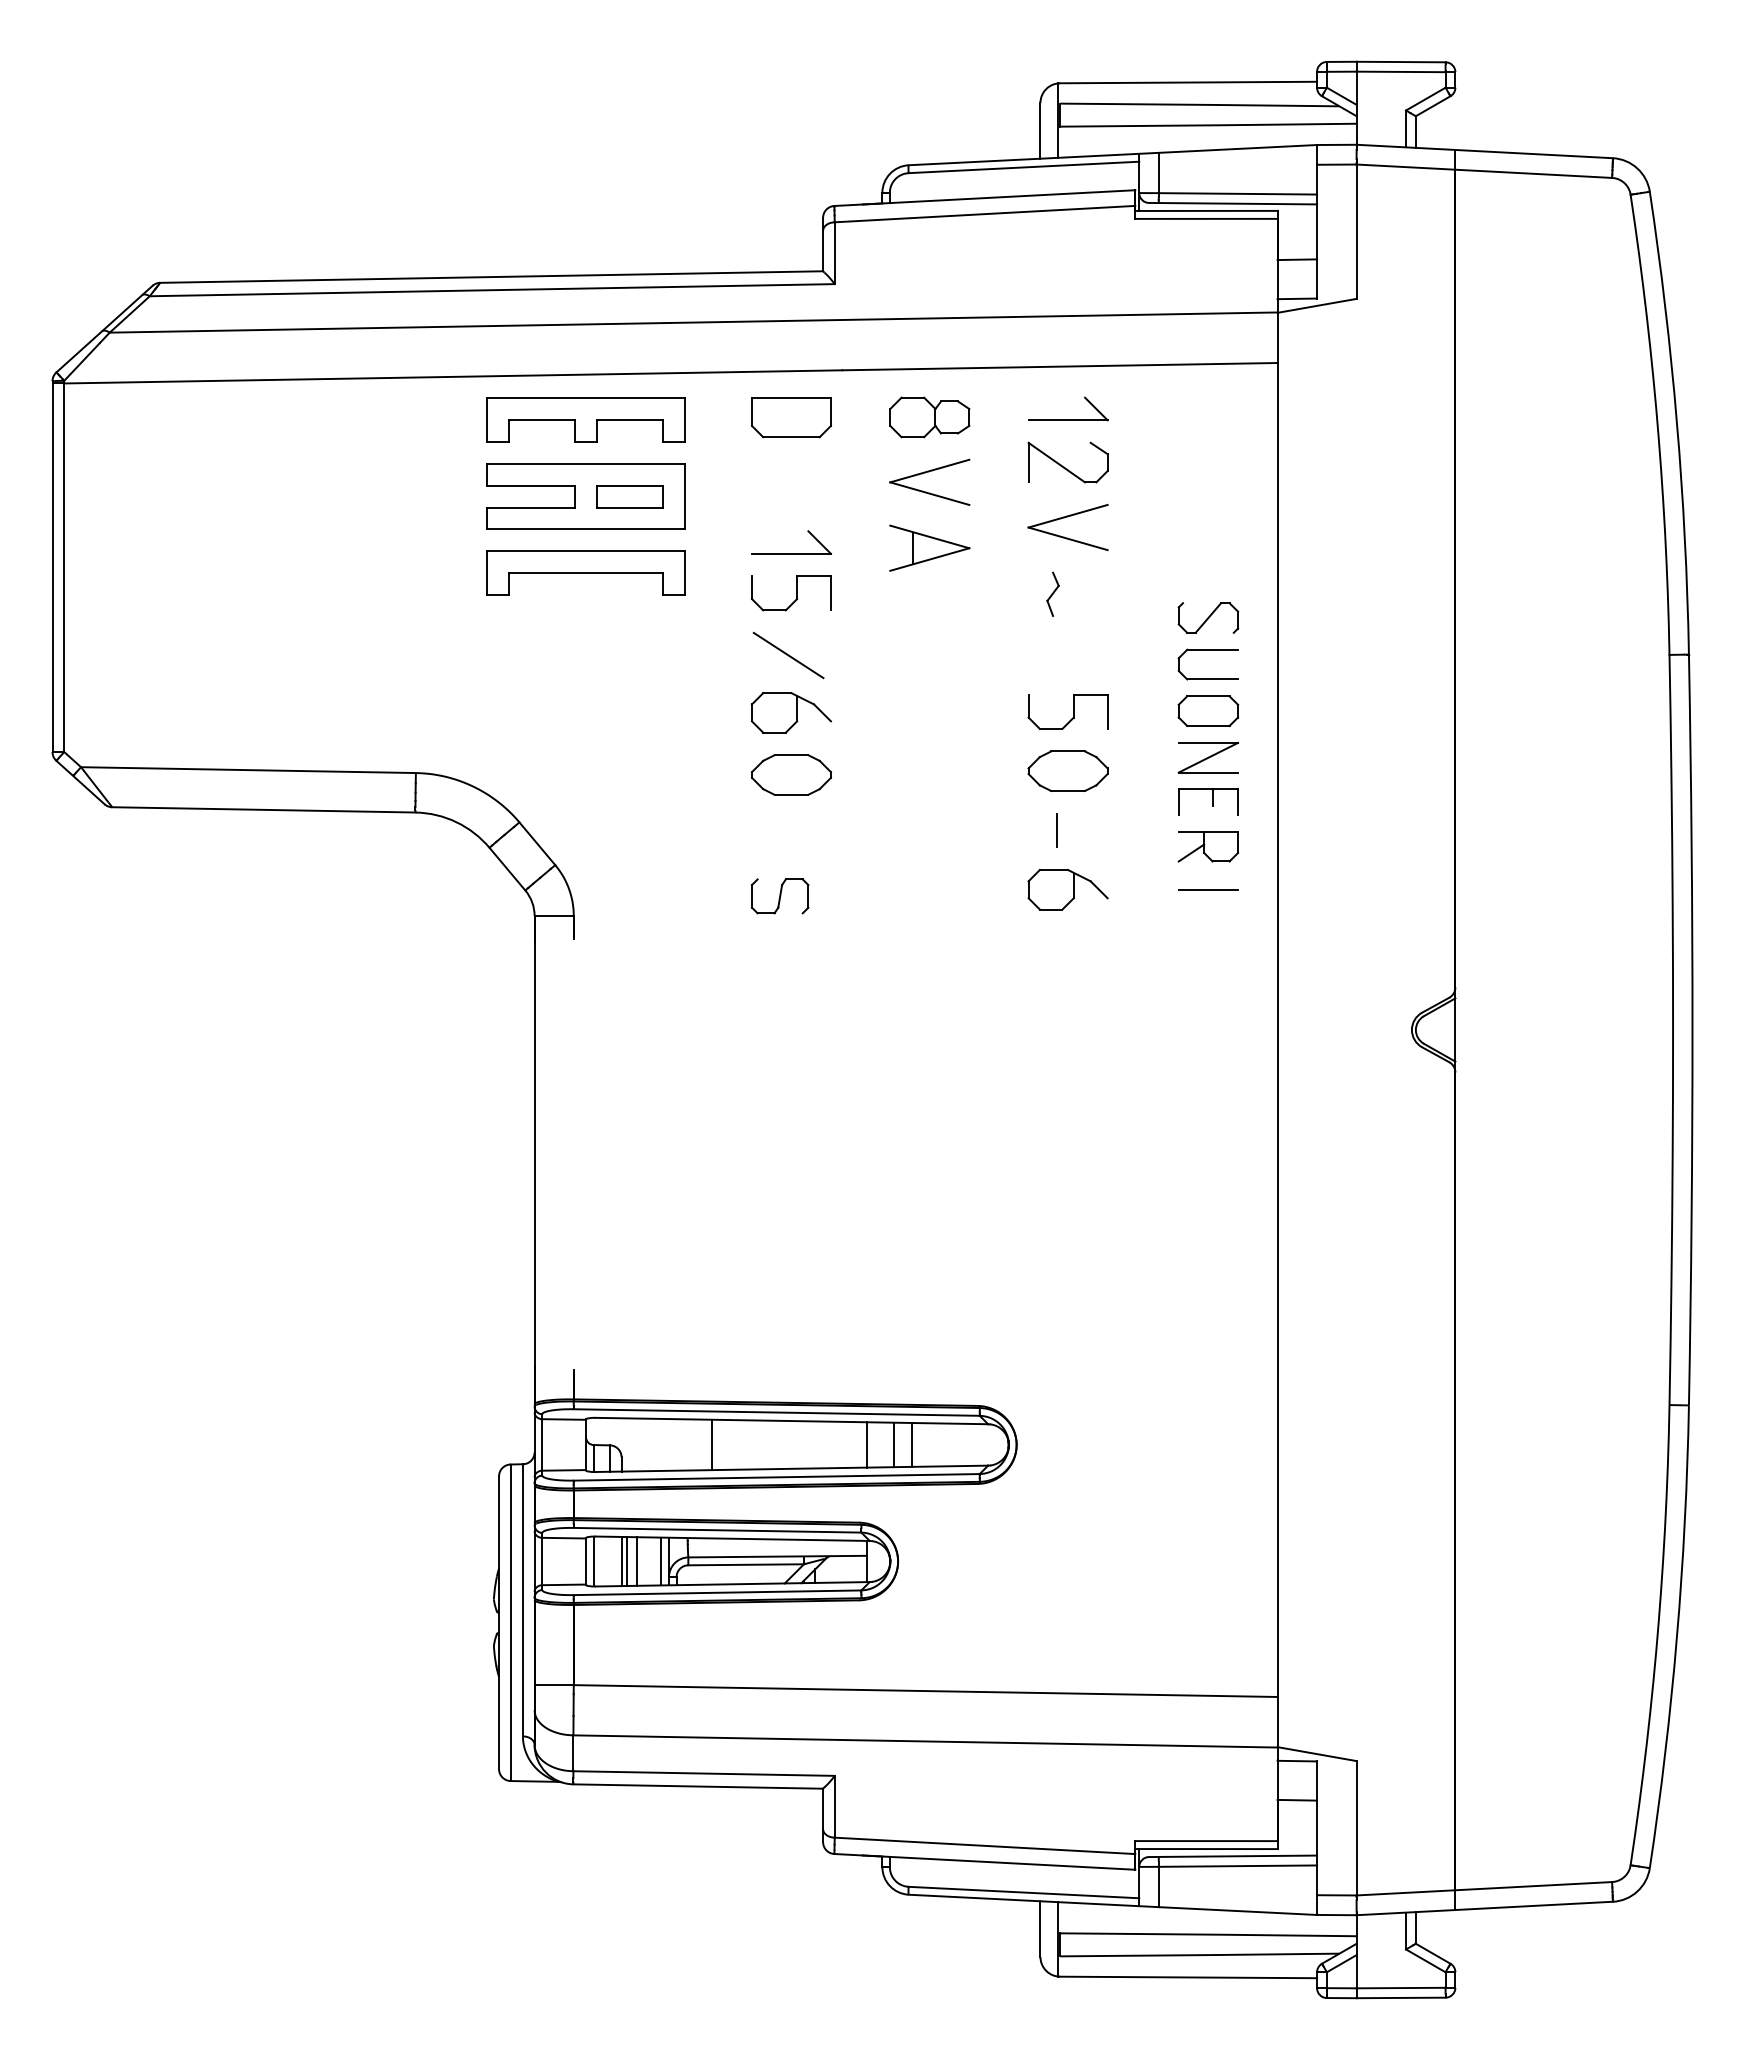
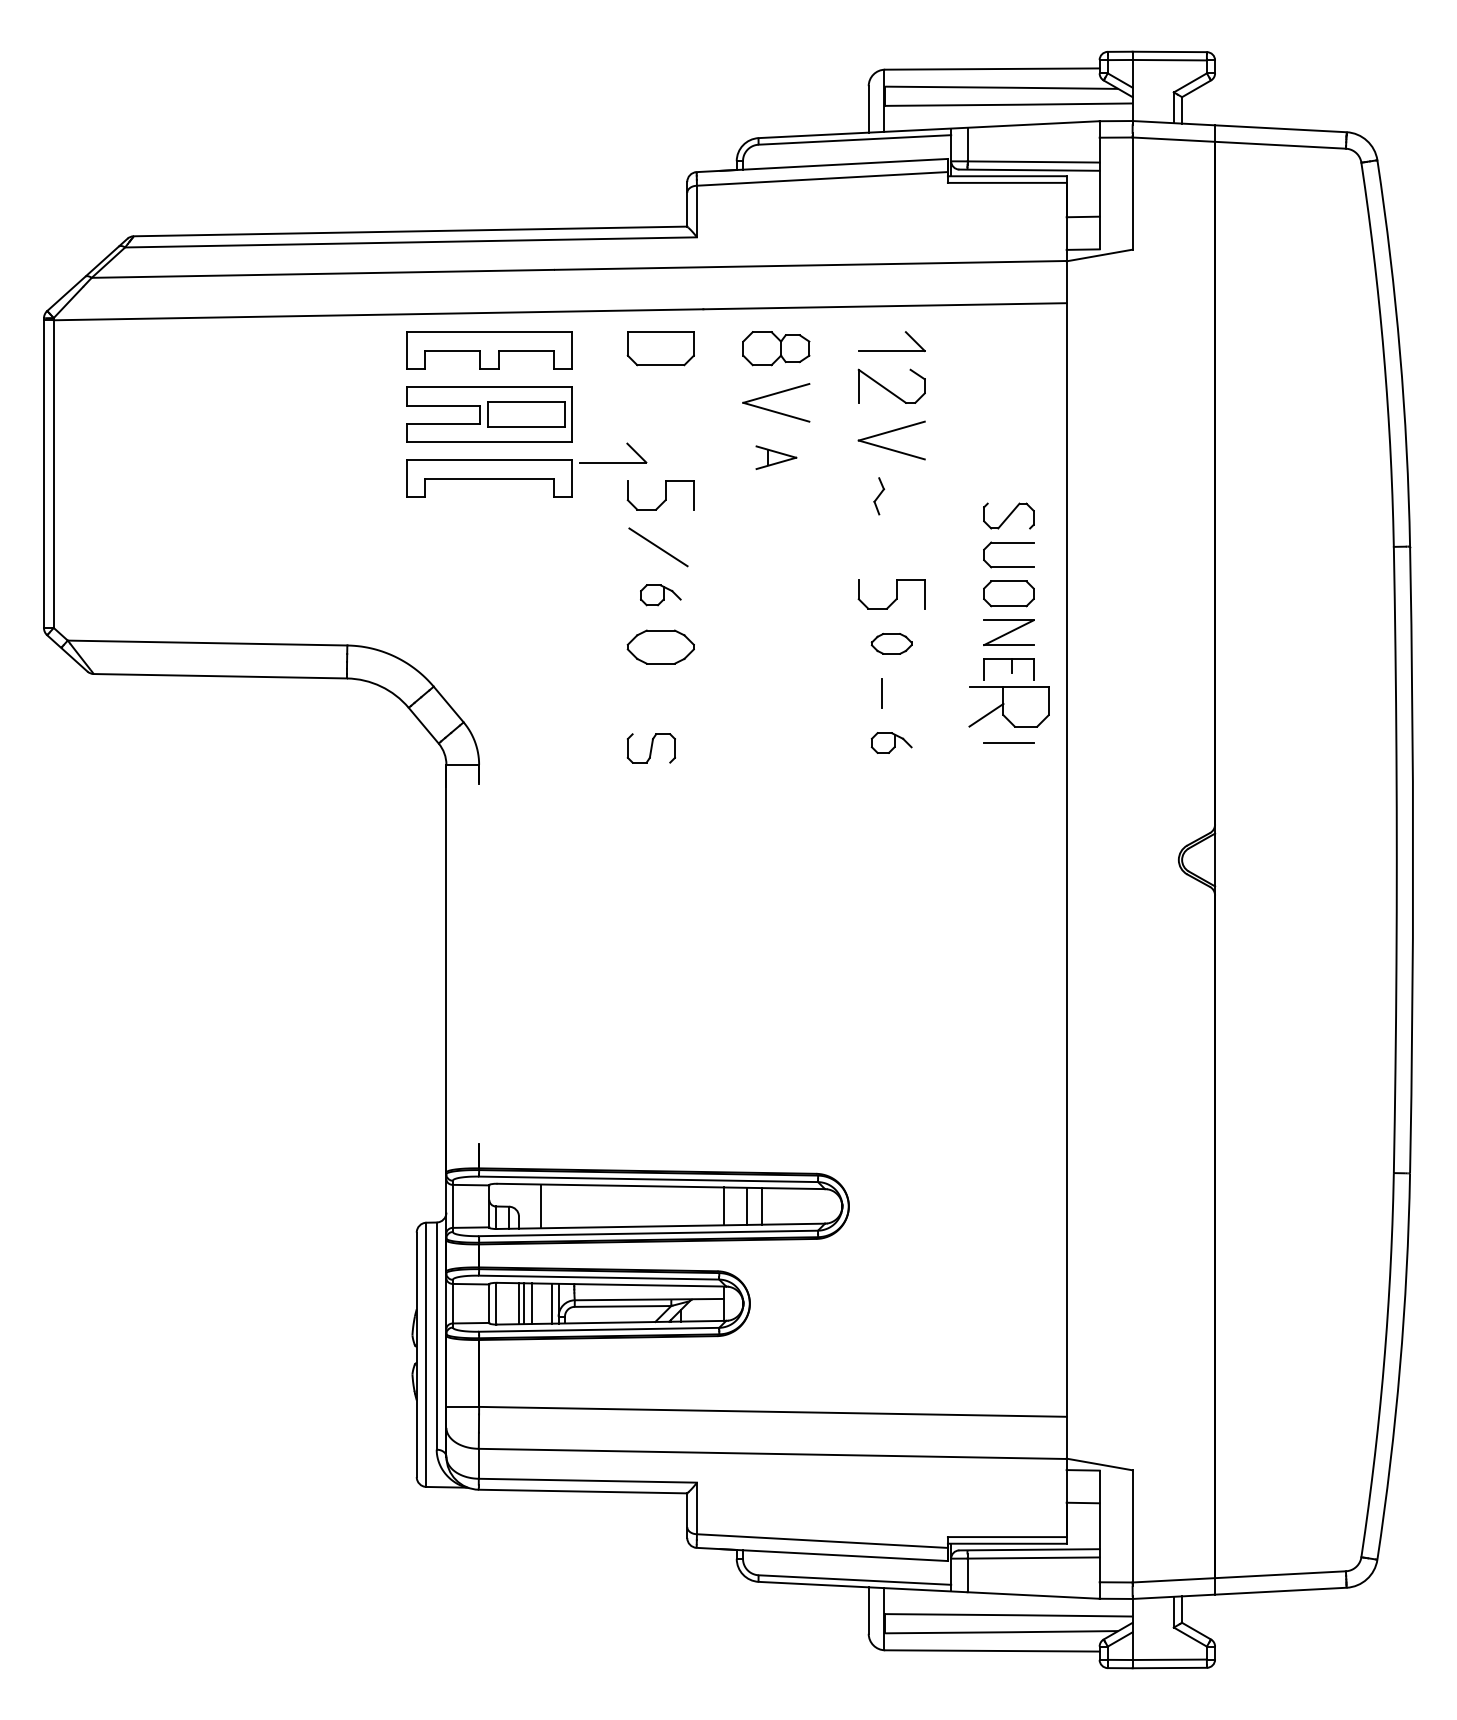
part: (629, 496) -> (525, 414), size x1.4
part: (929, 547) -> (776, 457), size x0.6
part: (791, 553) -> (613, 462), moved
part: (791, 712) -> (660, 594), size x0.6
part: (1067, 770) -> (891, 643), size x0.6
part: (1207, 846) -> (1008, 706), size x1.6
part: (1067, 889) -> (891, 742), size x0.6
line: (712, 1444) -> (541, 1206), moved

